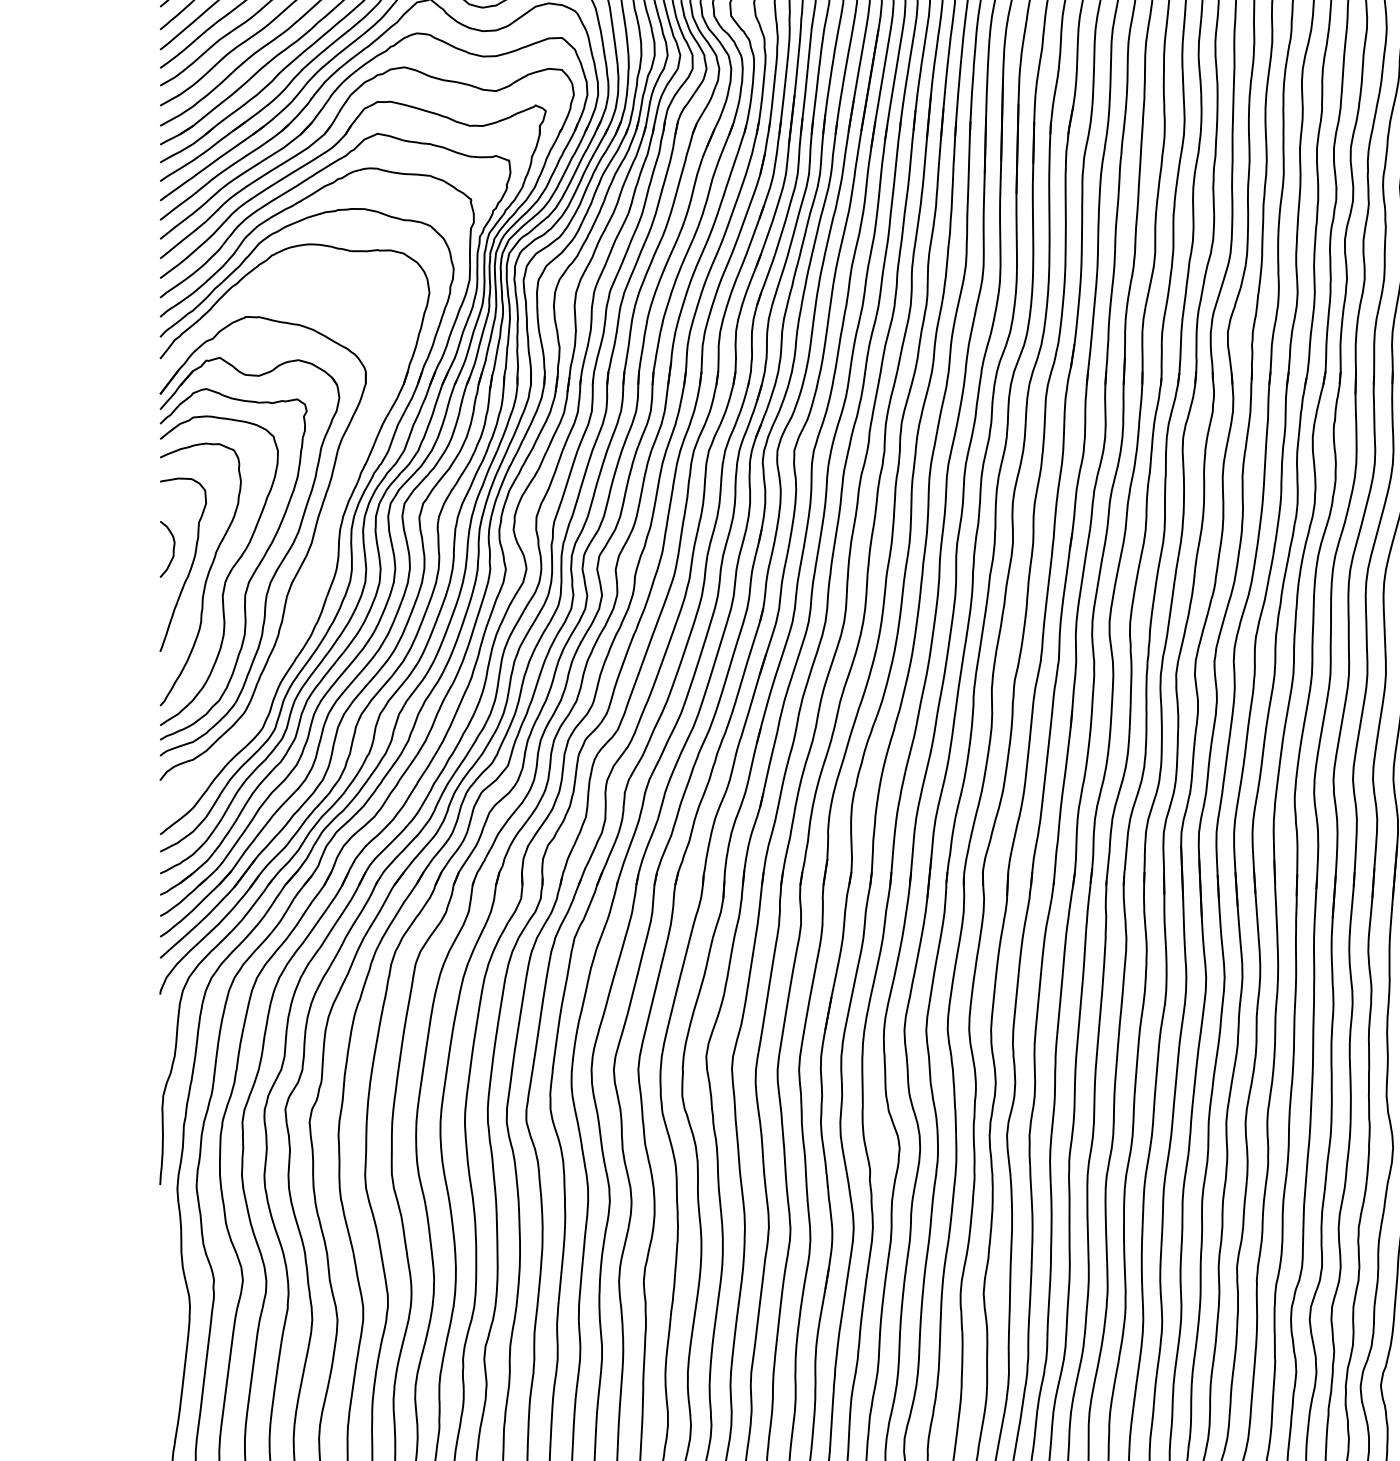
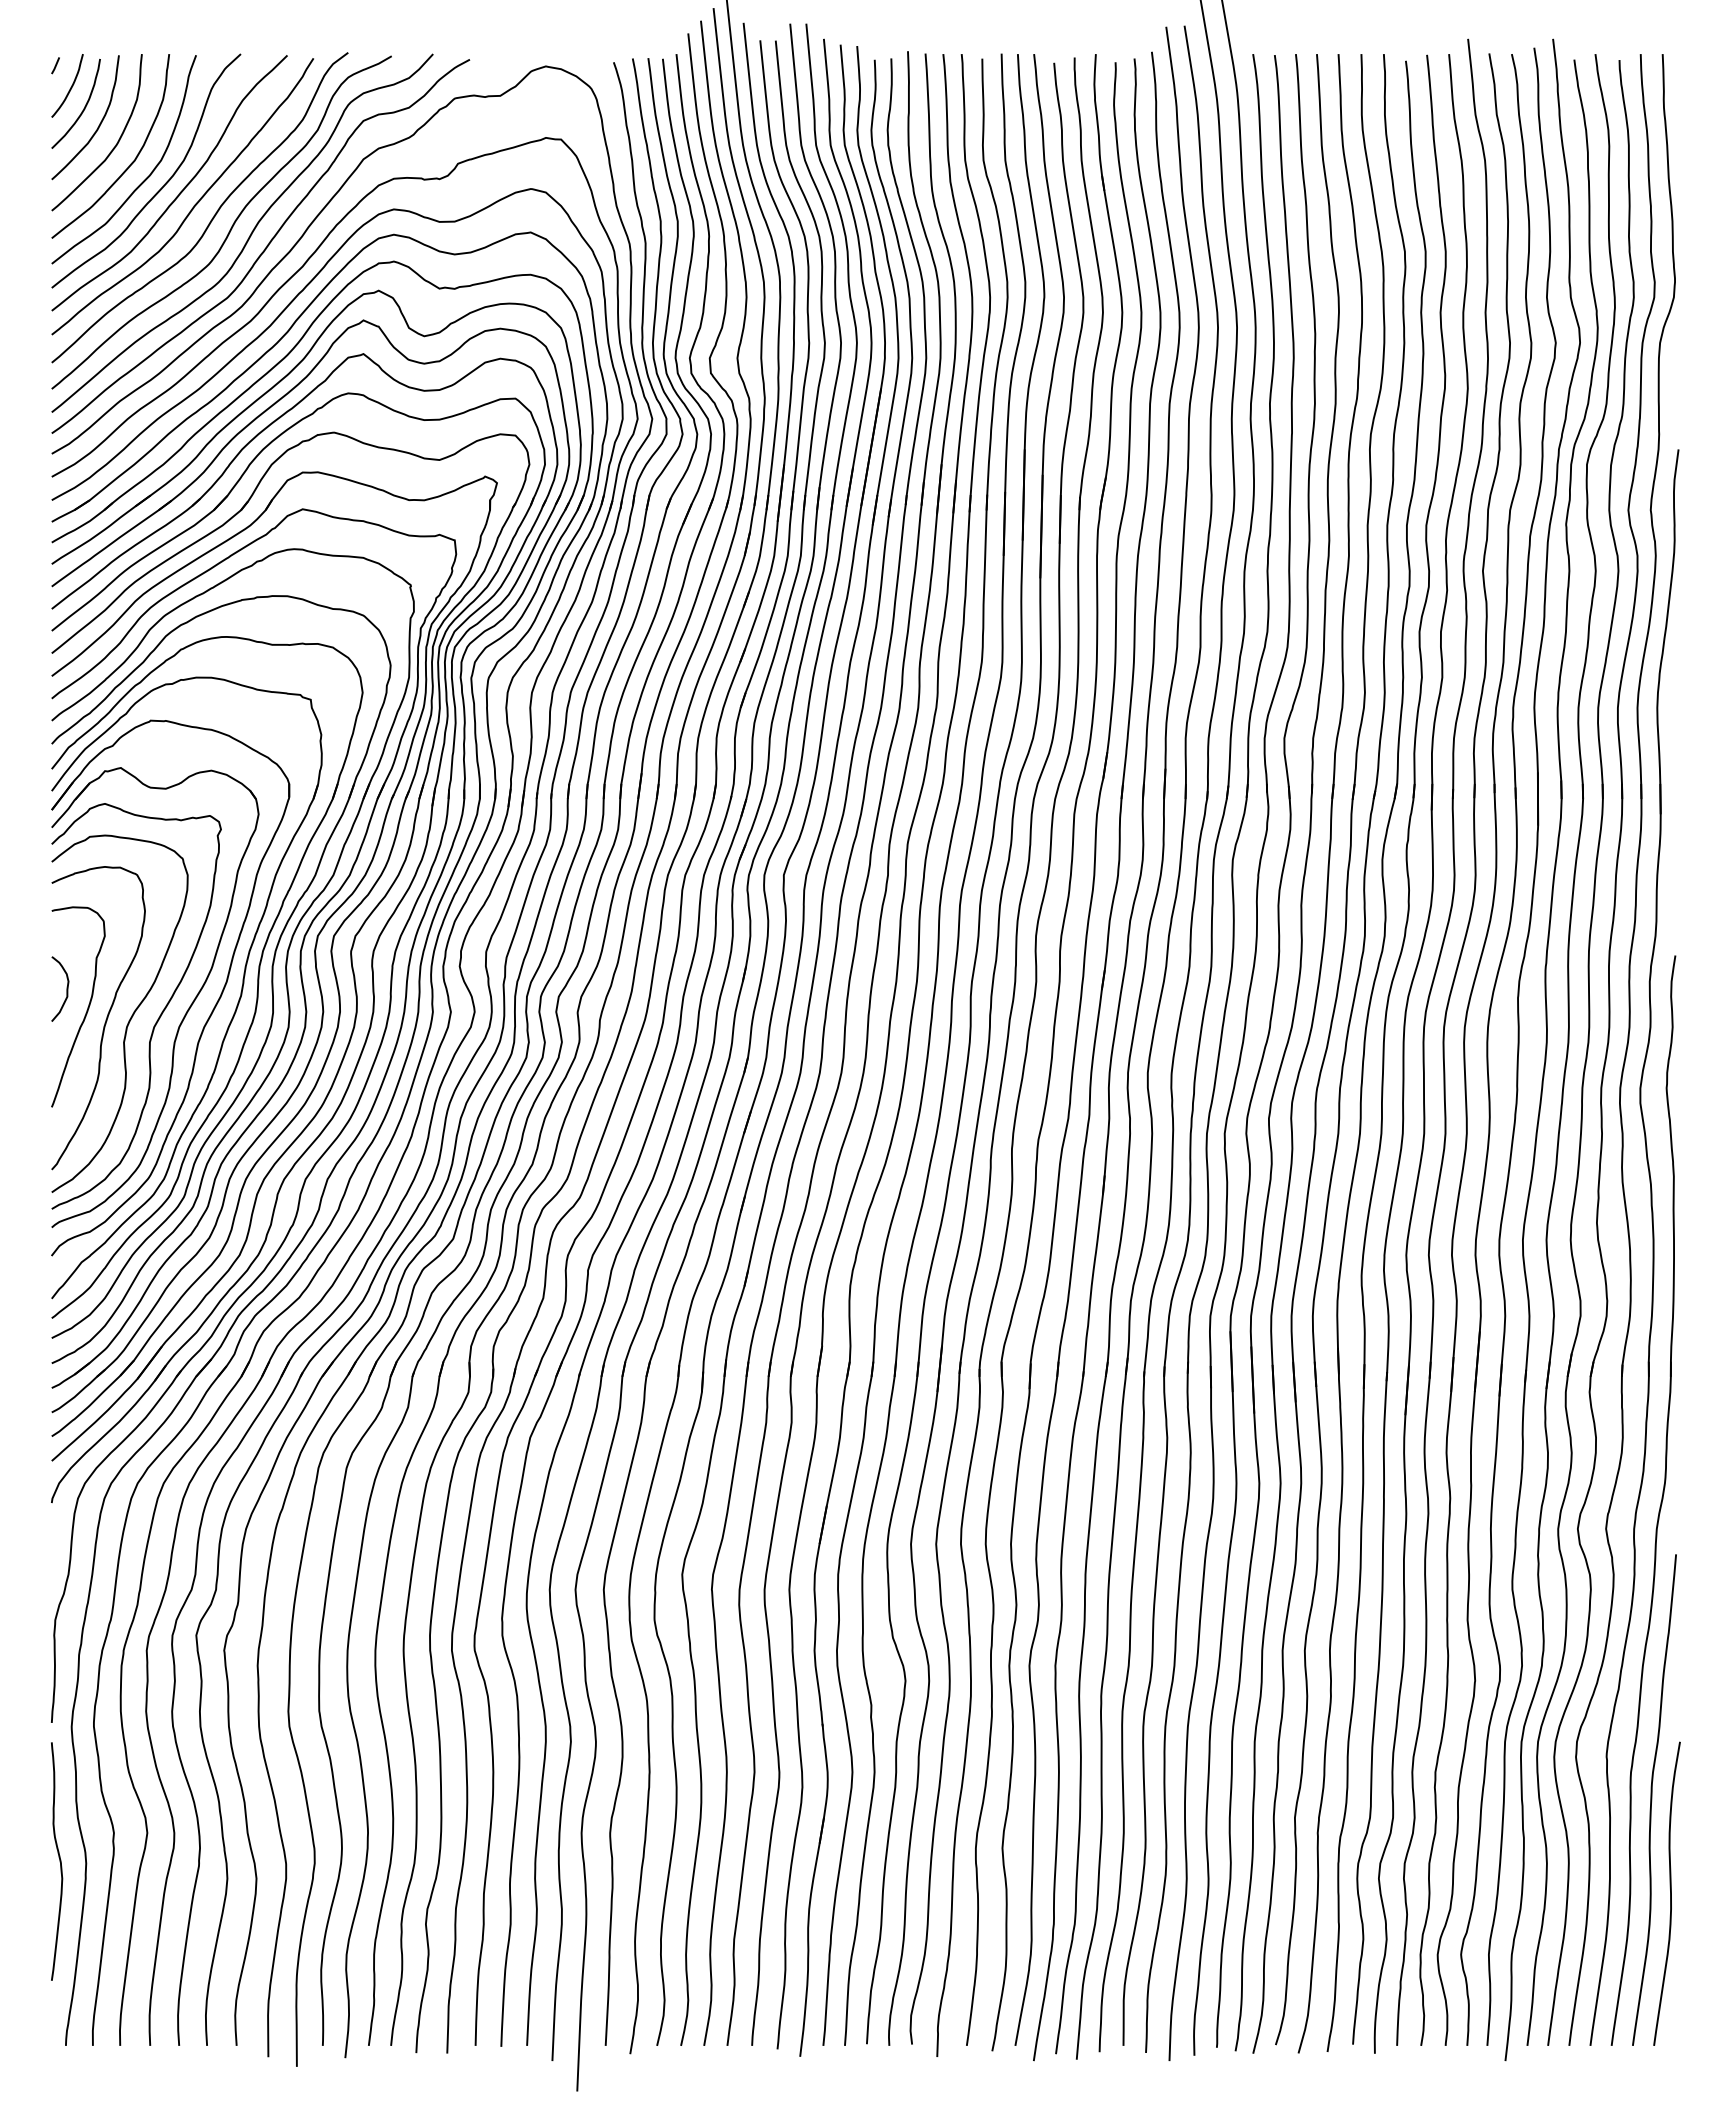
part: (320, 563) -> (236, 1005), added
curve: (166, 1305) -> (59, 1861), added

